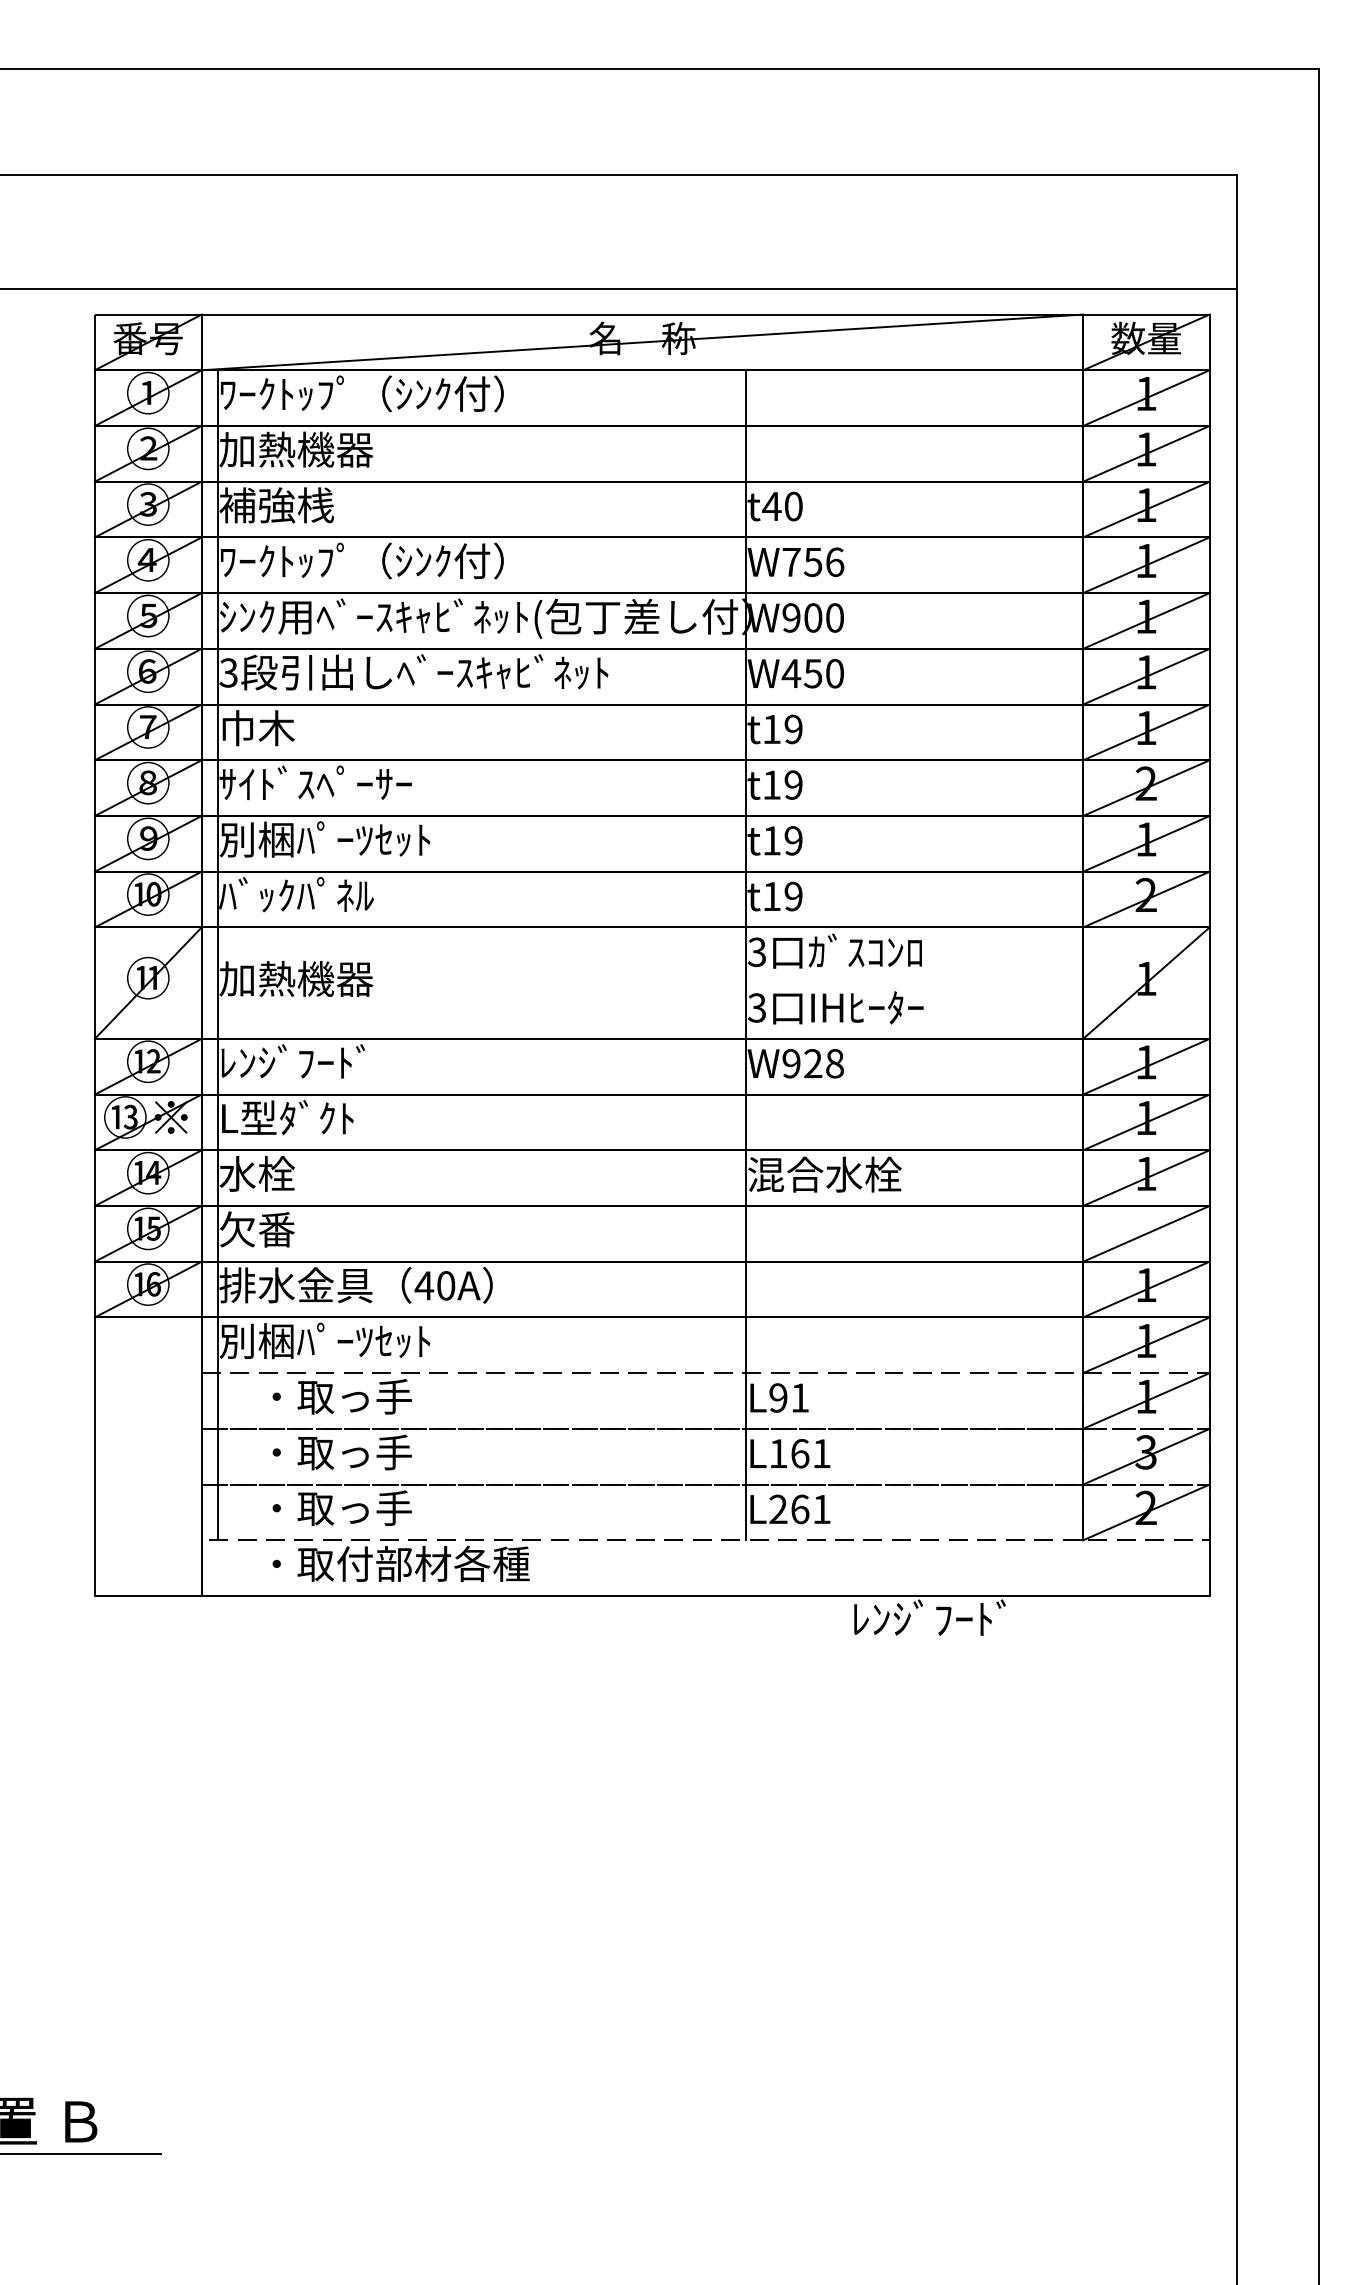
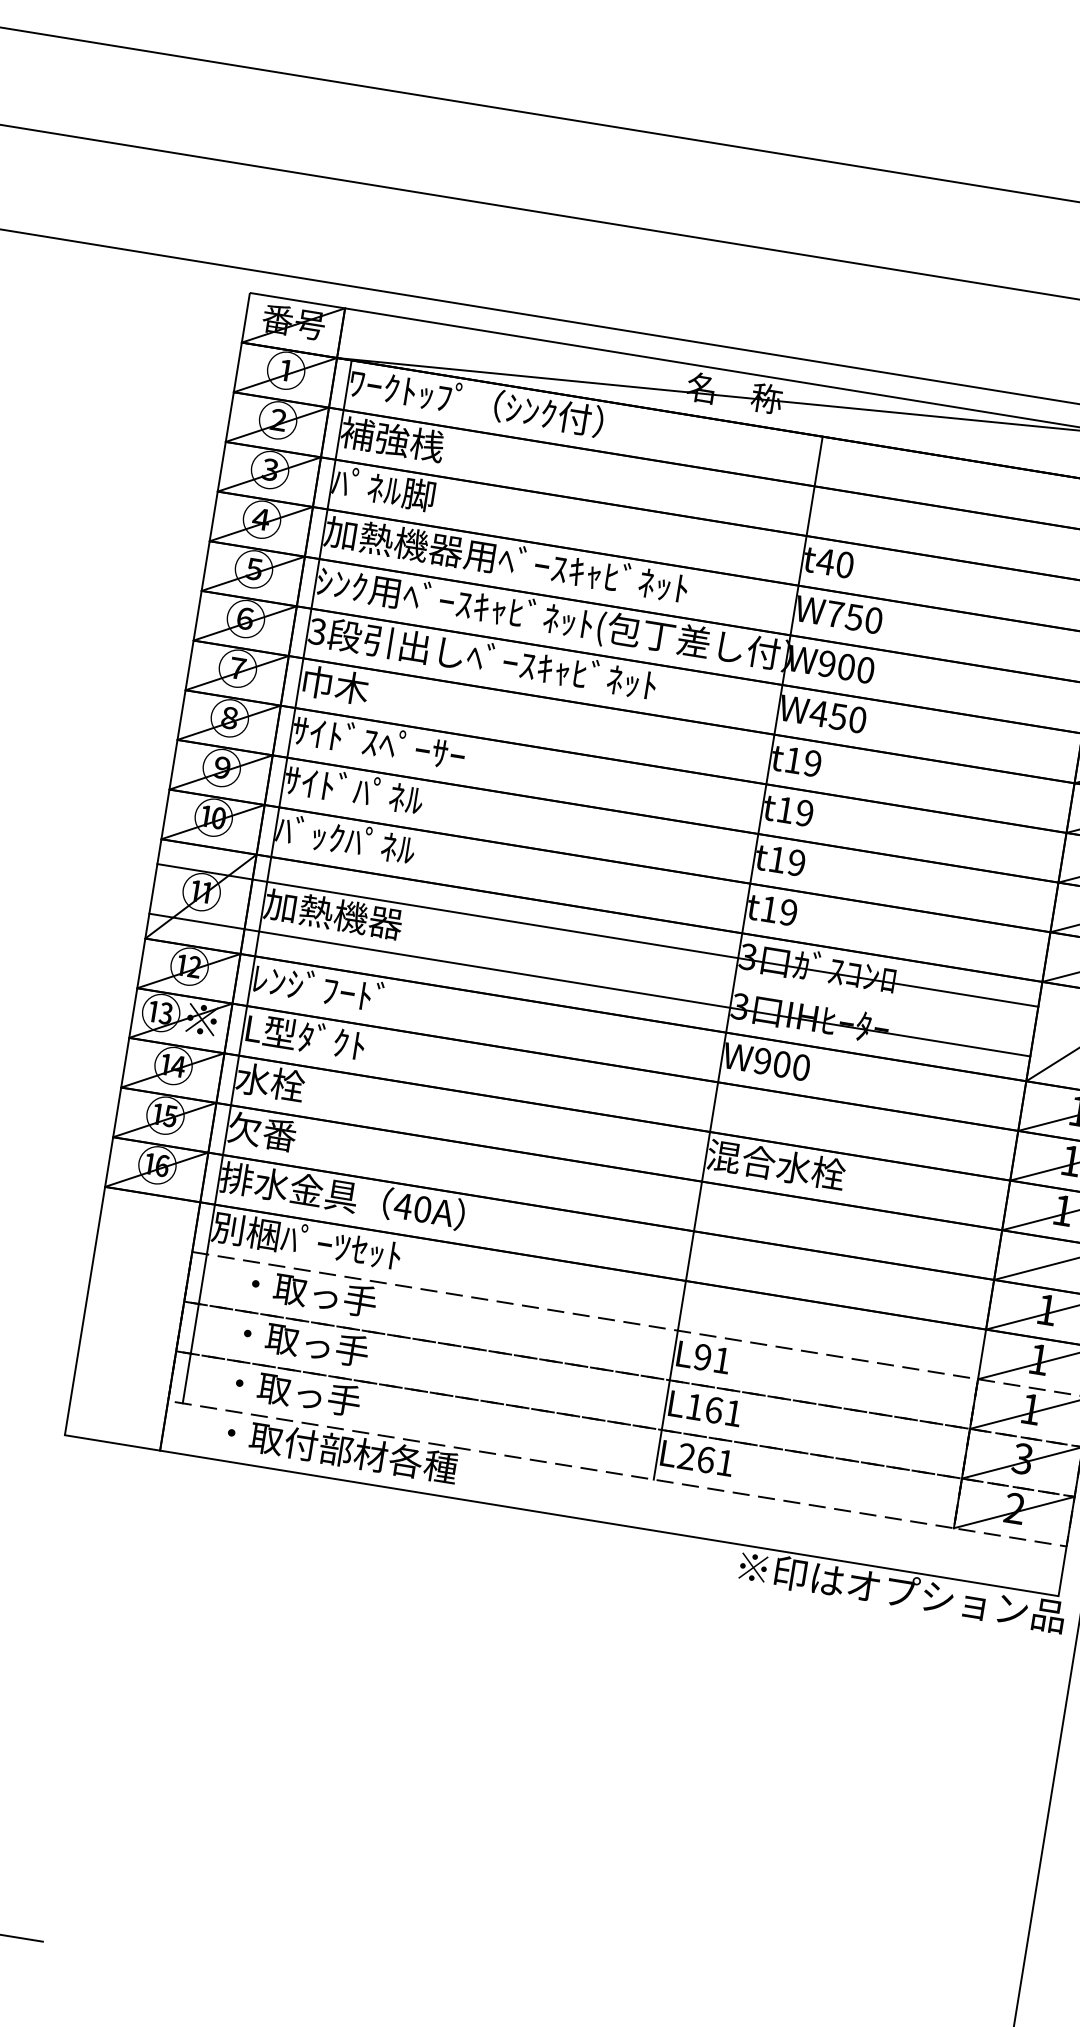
text: (296, 449) -> (410, 442), 加熱機器 -> 補強桟
text: (276, 505) -> (384, 489), 補強桟 -> ﾊﾟﾈﾙ脚
text: (422, 560) -> (506, 559), ﾜｰｸﾄｯﾌﾟ（ｼﾝｸ付） -> 加熱機器用ﾍﾞｰｽｷｬﾋﾞﾈｯﾄ
text: (835, 561) -> (874, 619), W756 -> W750
text: (324, 839) -> (378, 794), 別梱ﾊﾟｰﾂｾｯﾄ -> ｻｲﾄﾞﾊﾟﾈﾙ
line: (588, 955) -> (597, 935), added
line: (588, 1011) -> (589, 985), added
text: (824, 1063) -> (792, 1065), W928 -> W900
text: (1036, 1618) -> (900, 1591), ﾚﾝｼﾞﾌｰﾄﾞ -> ※印はオプション品

